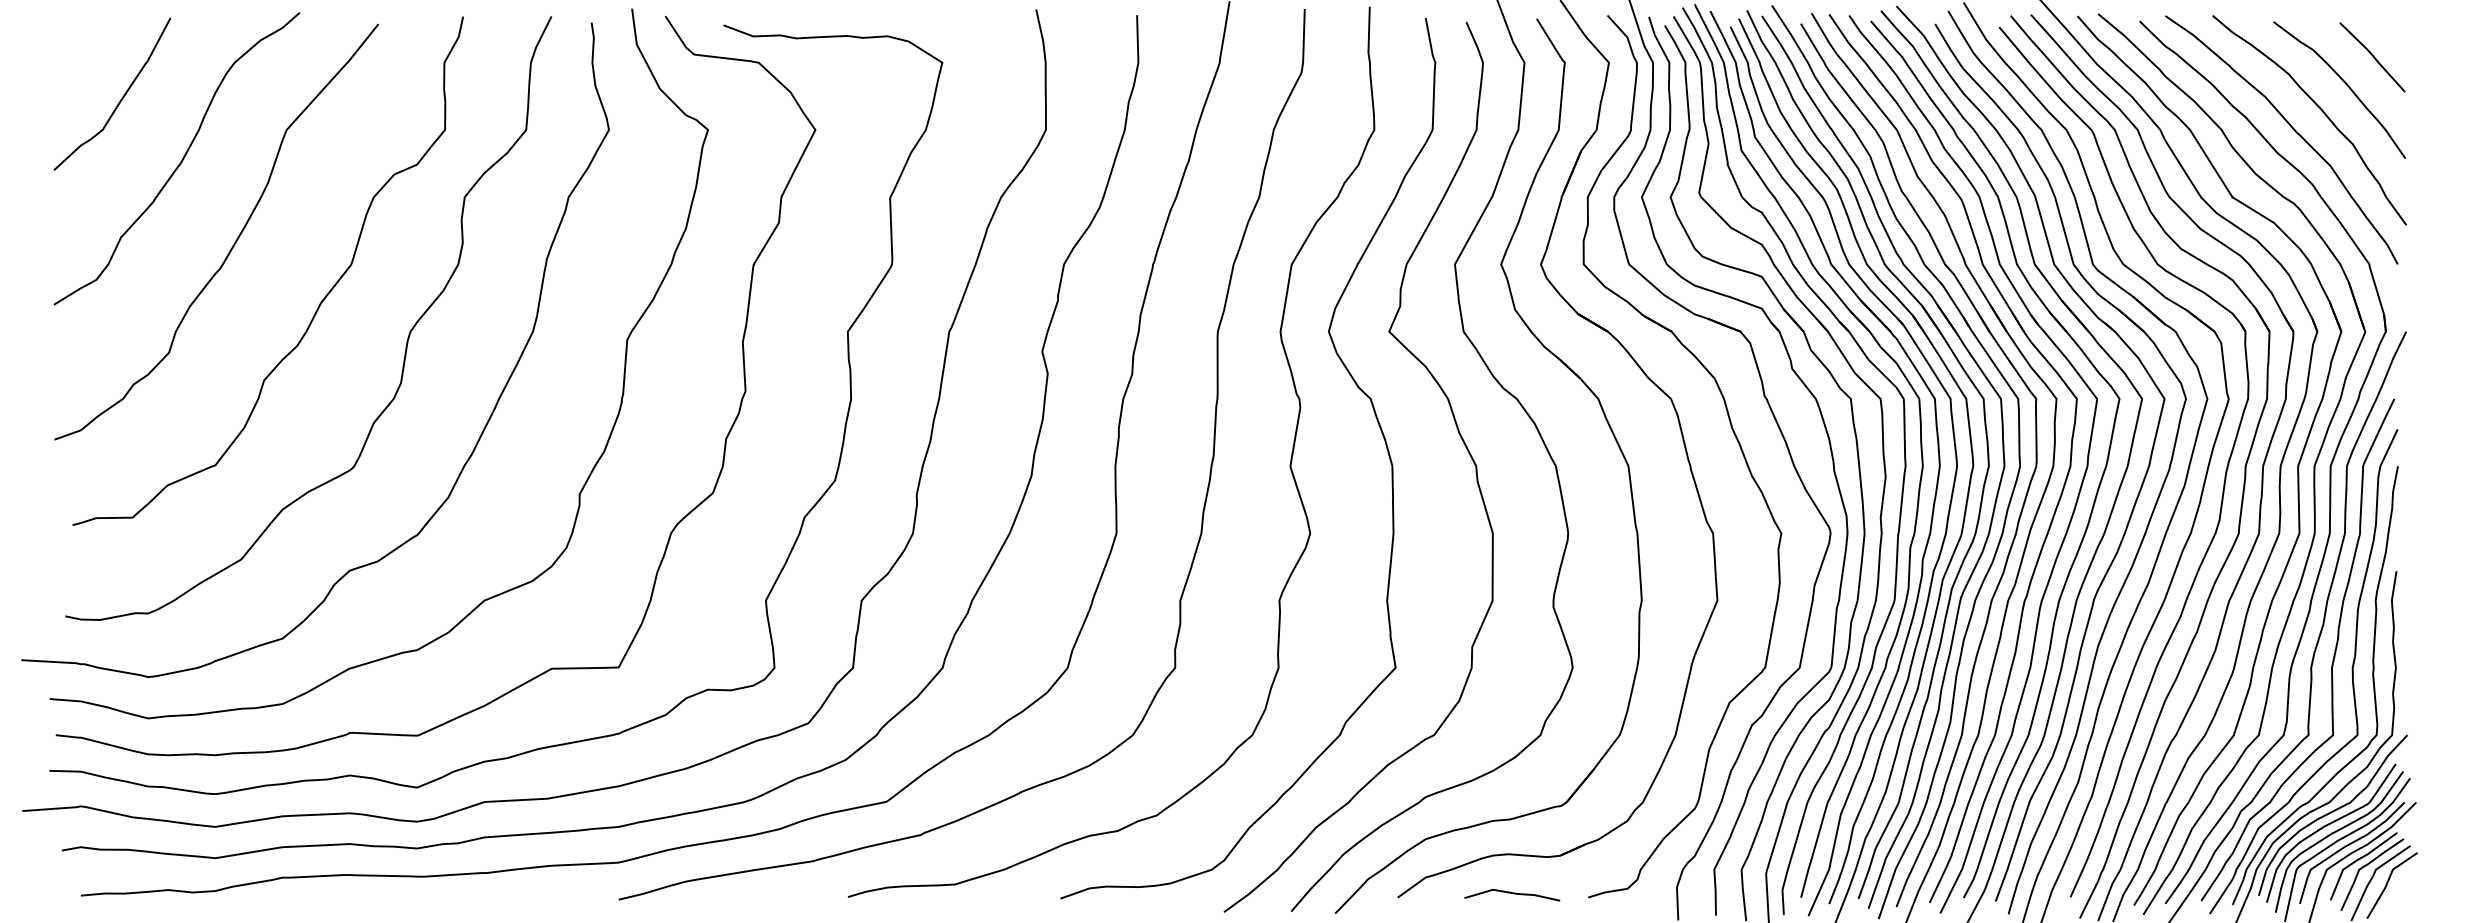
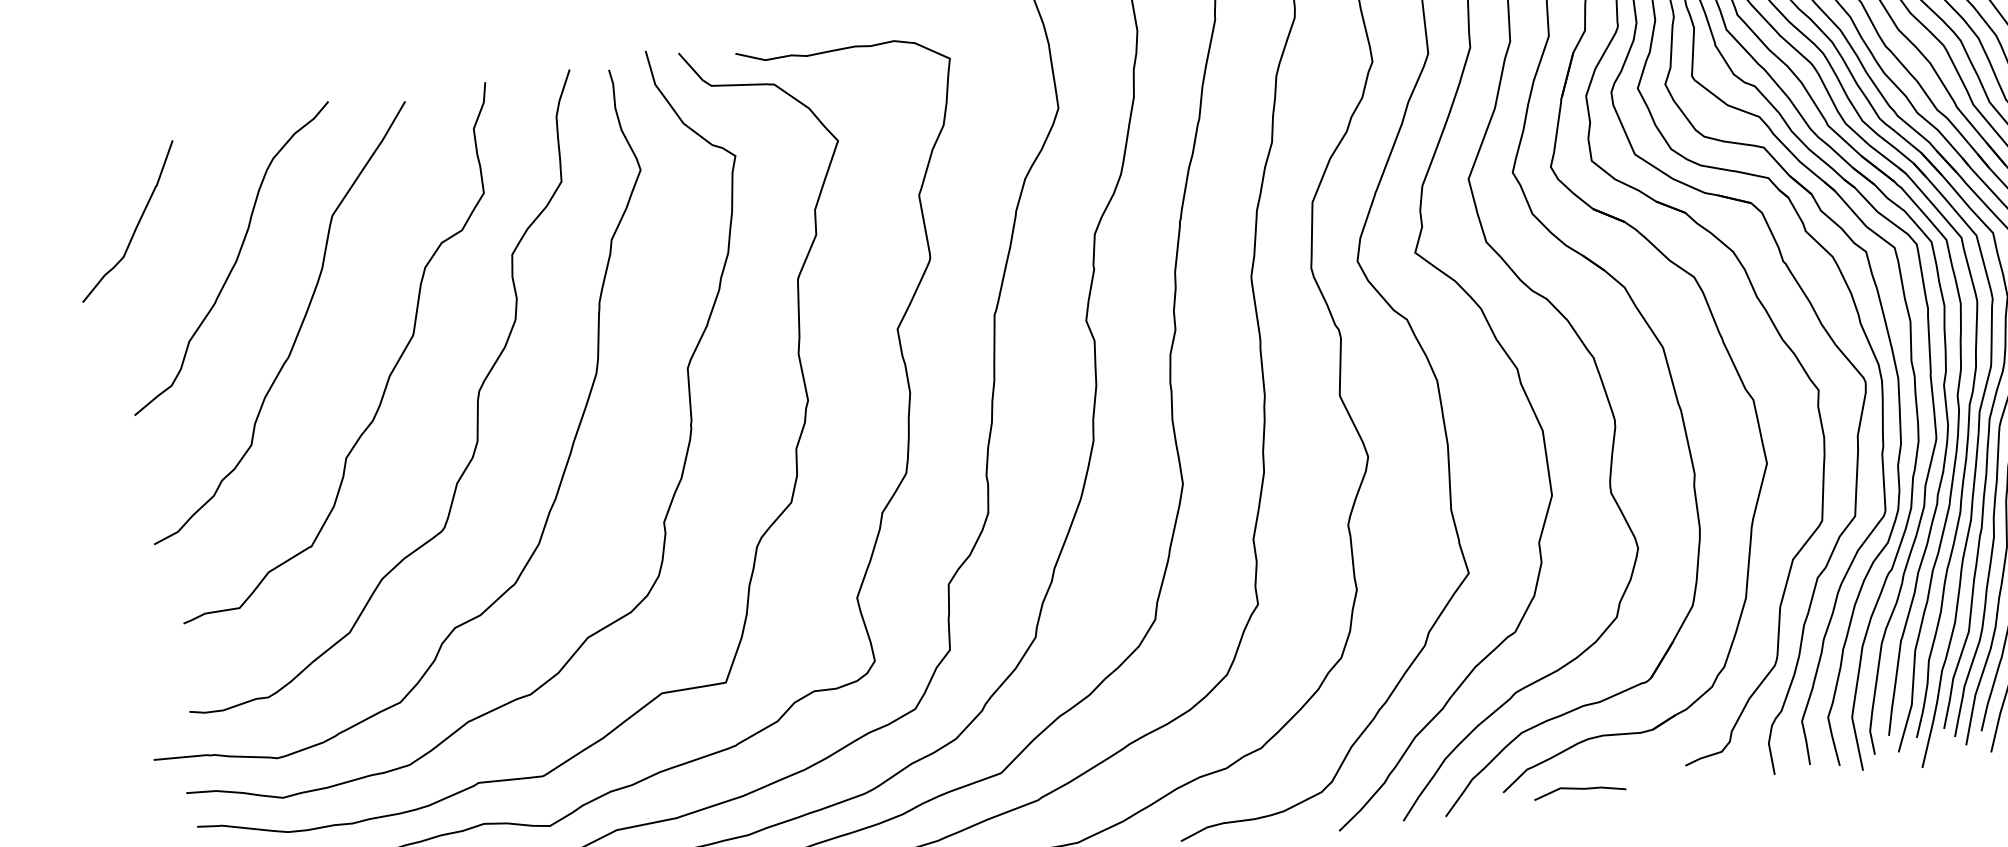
curve: (120, 99) -> (136, 225), moved
line: (1512, 893) -> (1579, 789), moved

